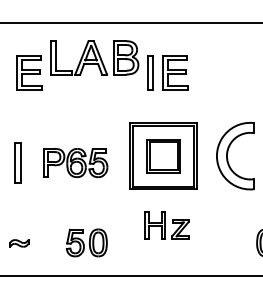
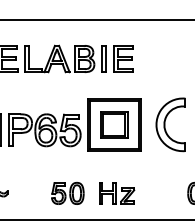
part: (94, 57) -> (59, 58), moved
part: (75, 162) -> (44, 129), size x1.43
part: (166, 225) -> (116, 193), moved
part: (86, 242) -> (67, 193), moved

